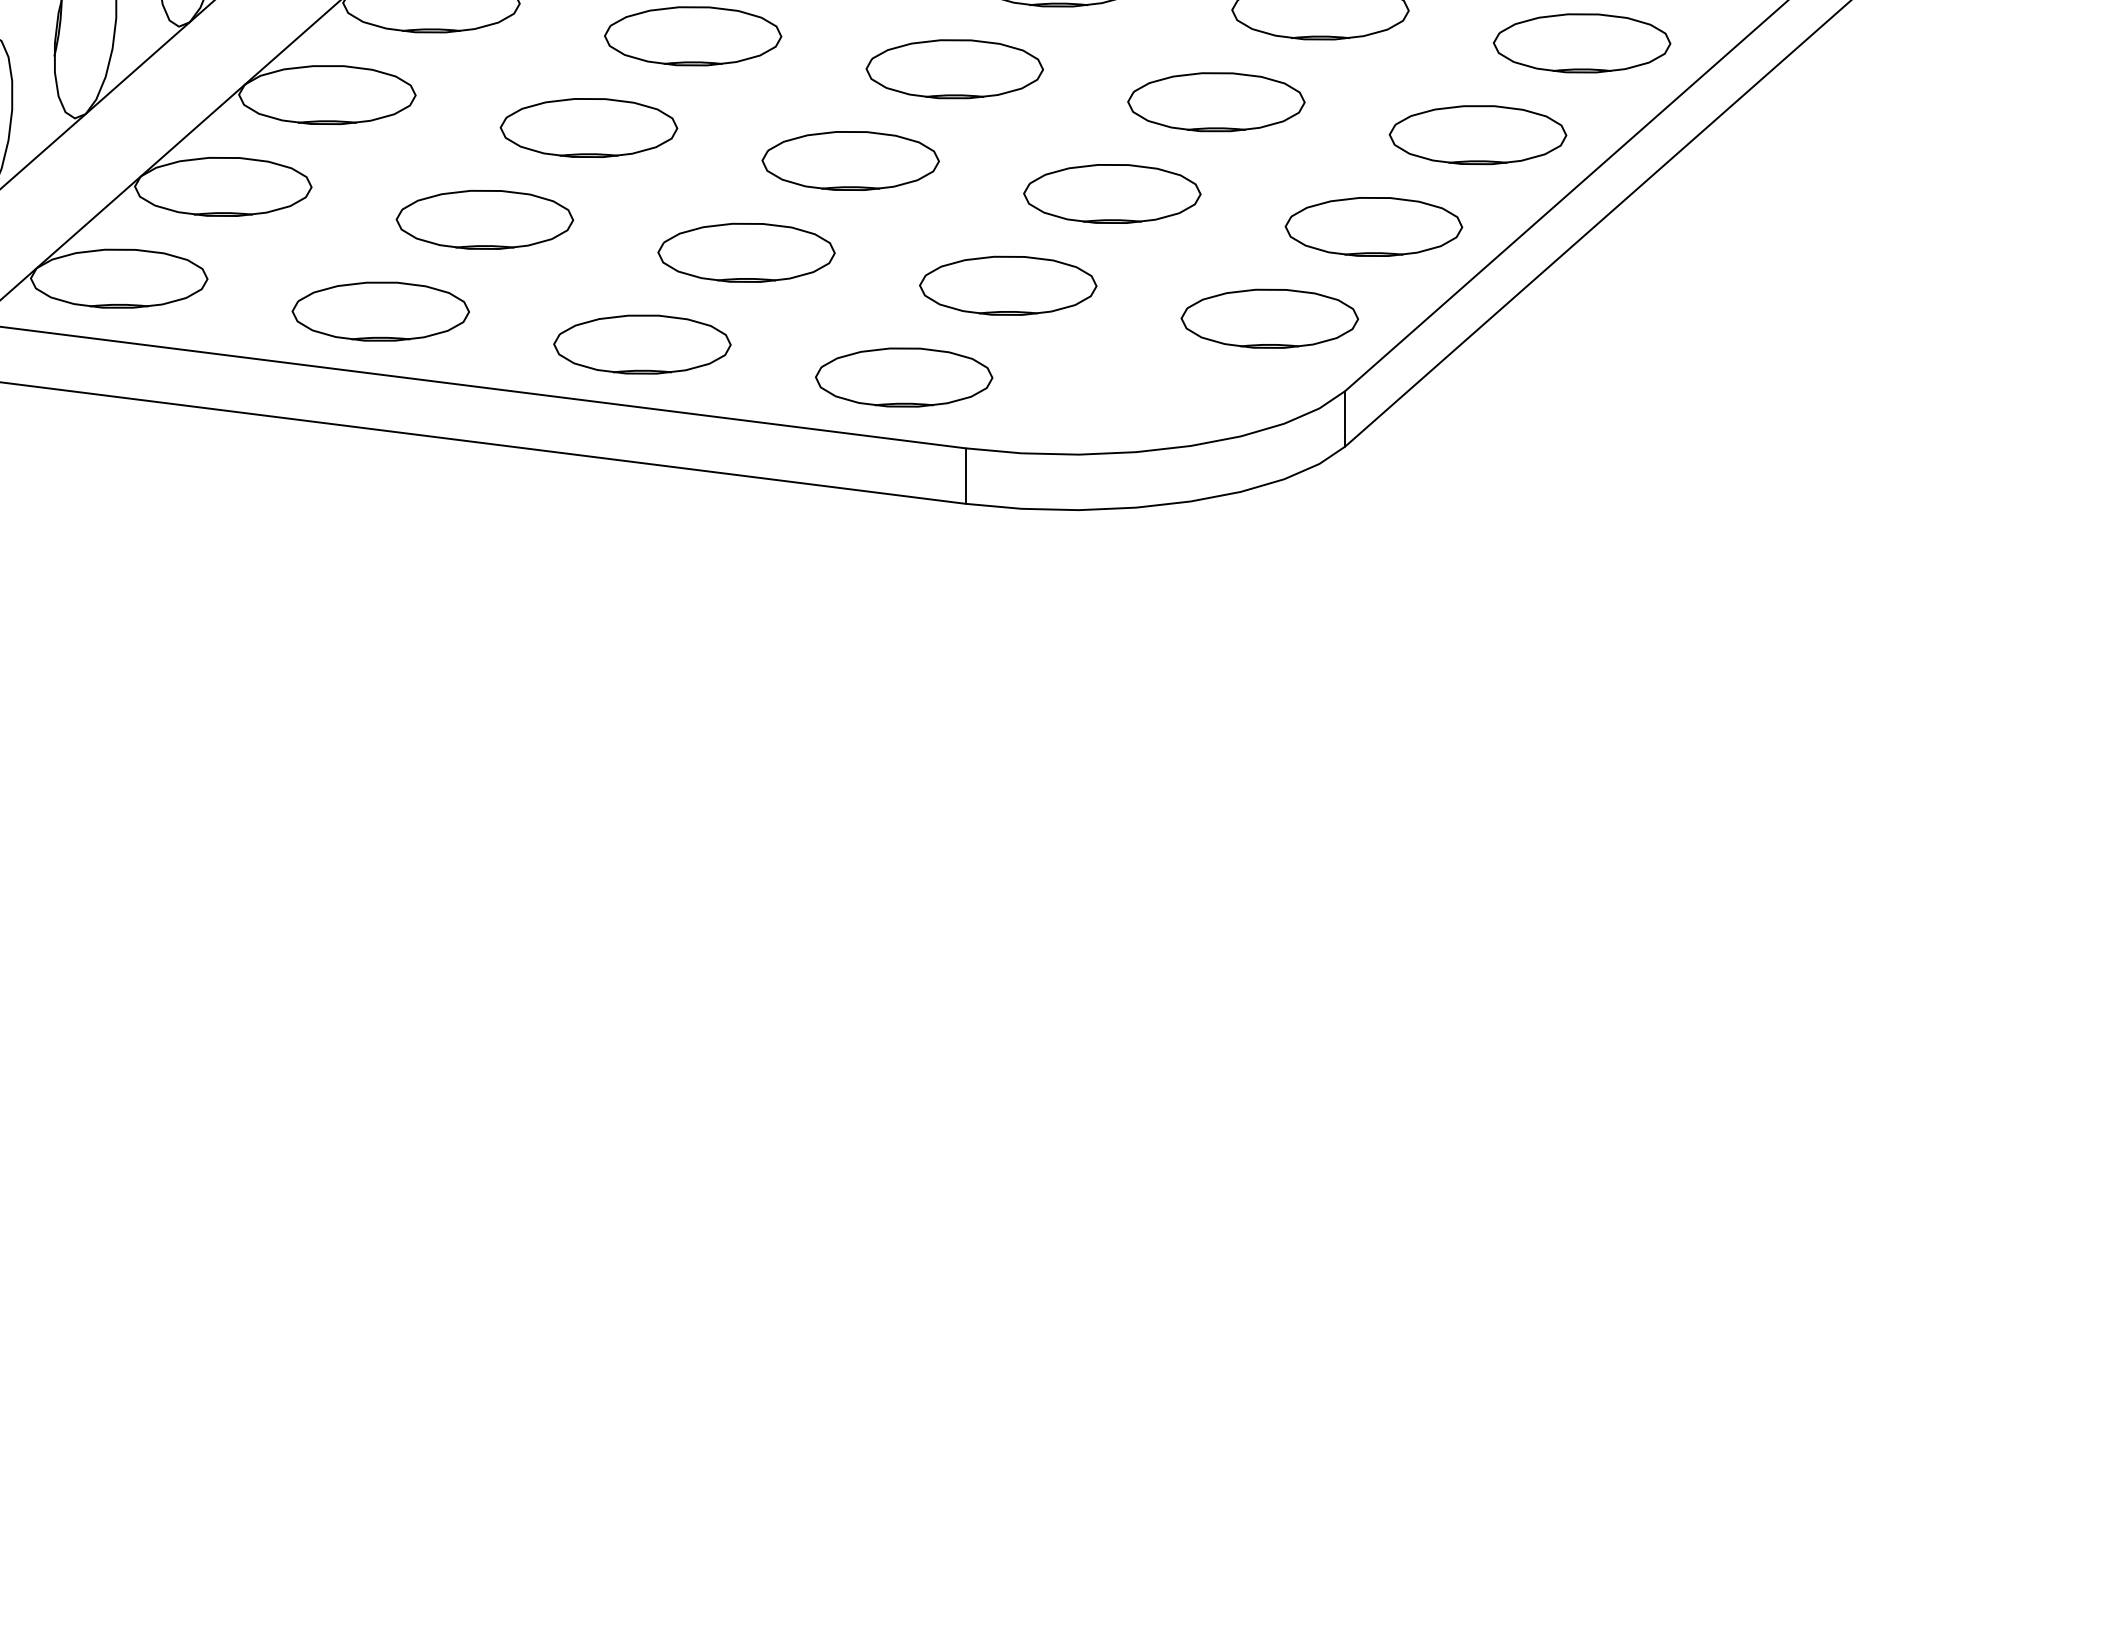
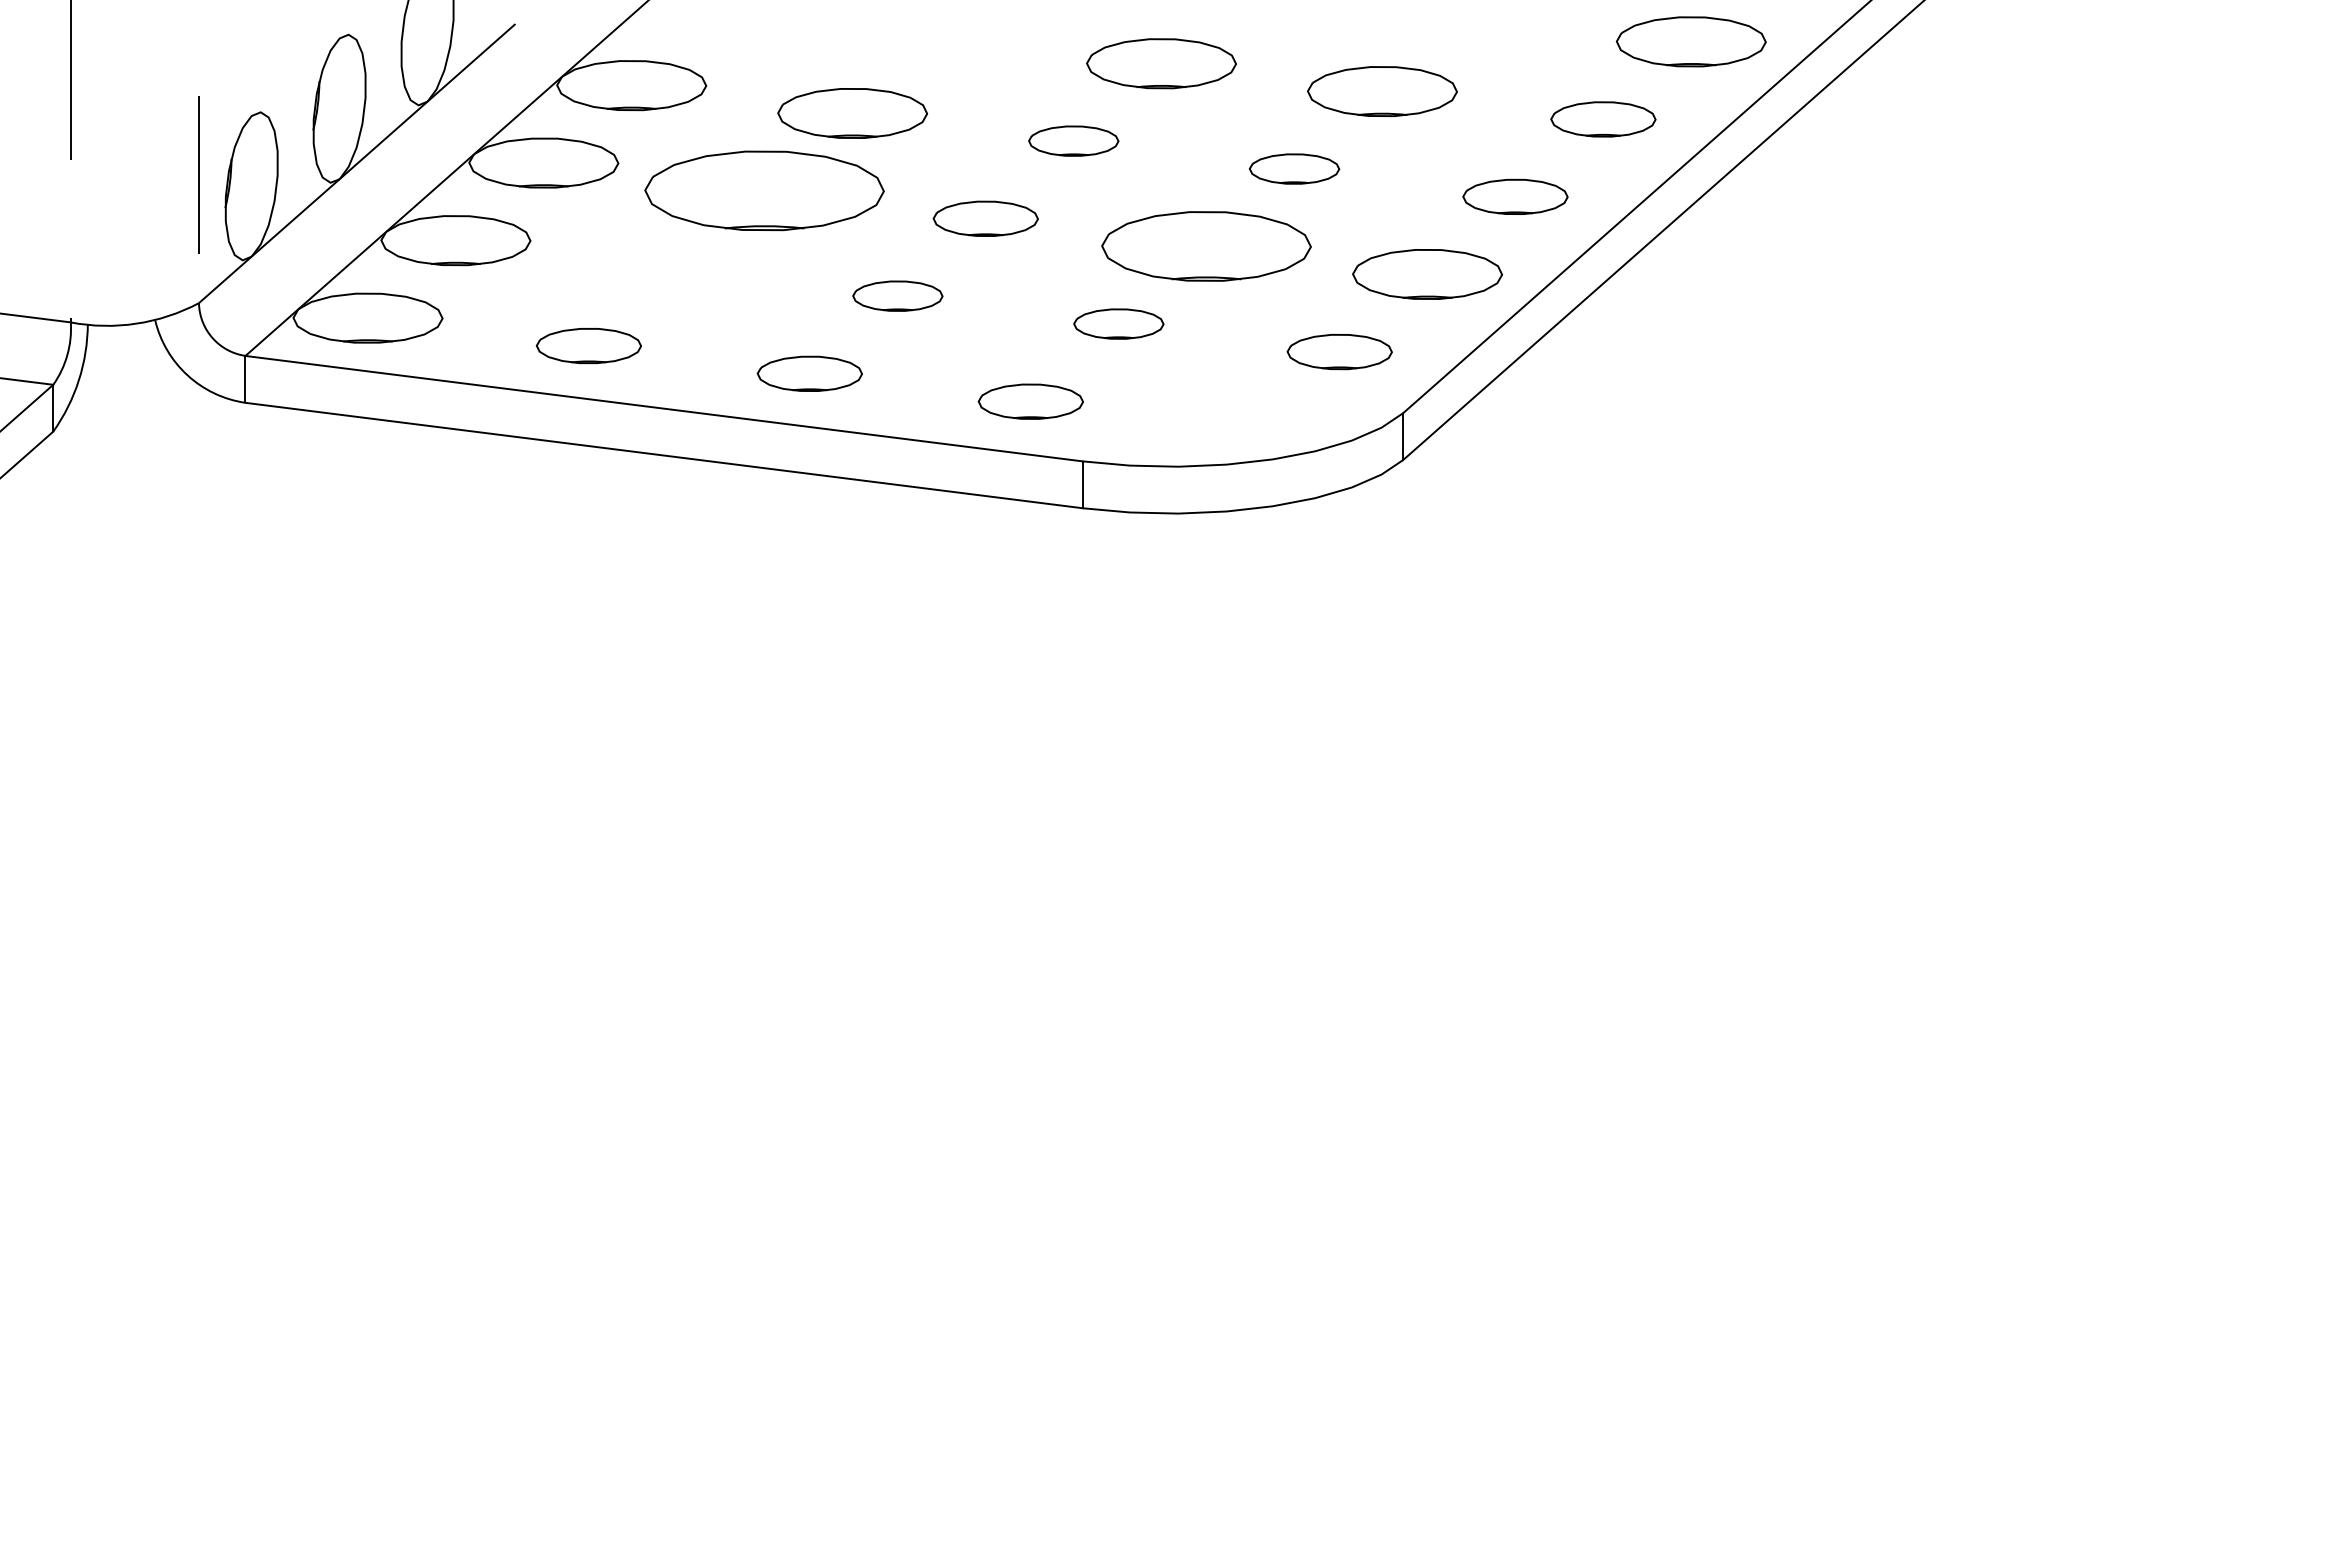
part: (1582, 43) -> (1603, 119), size x0.7
part: (954, 68) -> (1073, 140), size x0.6
part: (1216, 101) -> (1294, 168), size x0.6
part: (588, 127) -> (764, 190), size x1.6
part: (1478, 134) -> (1515, 196), size x0.7
part: (850, 160) -> (985, 218), size x0.7
part: (1112, 193) -> (1206, 246), size x1.4
part: (484, 219) -> (676, 268), removed
part: (746, 251) -> (897, 295), size x0.6
part: (1007, 285) -> (1118, 323), size x0.6
part: (380, 311) -> (588, 345), size x0.7
part: (1269, 318) -> (1339, 351), size x0.7
part: (642, 344) -> (809, 373), size x0.7
part: (903, 377) -> (1030, 401), size x0.7

